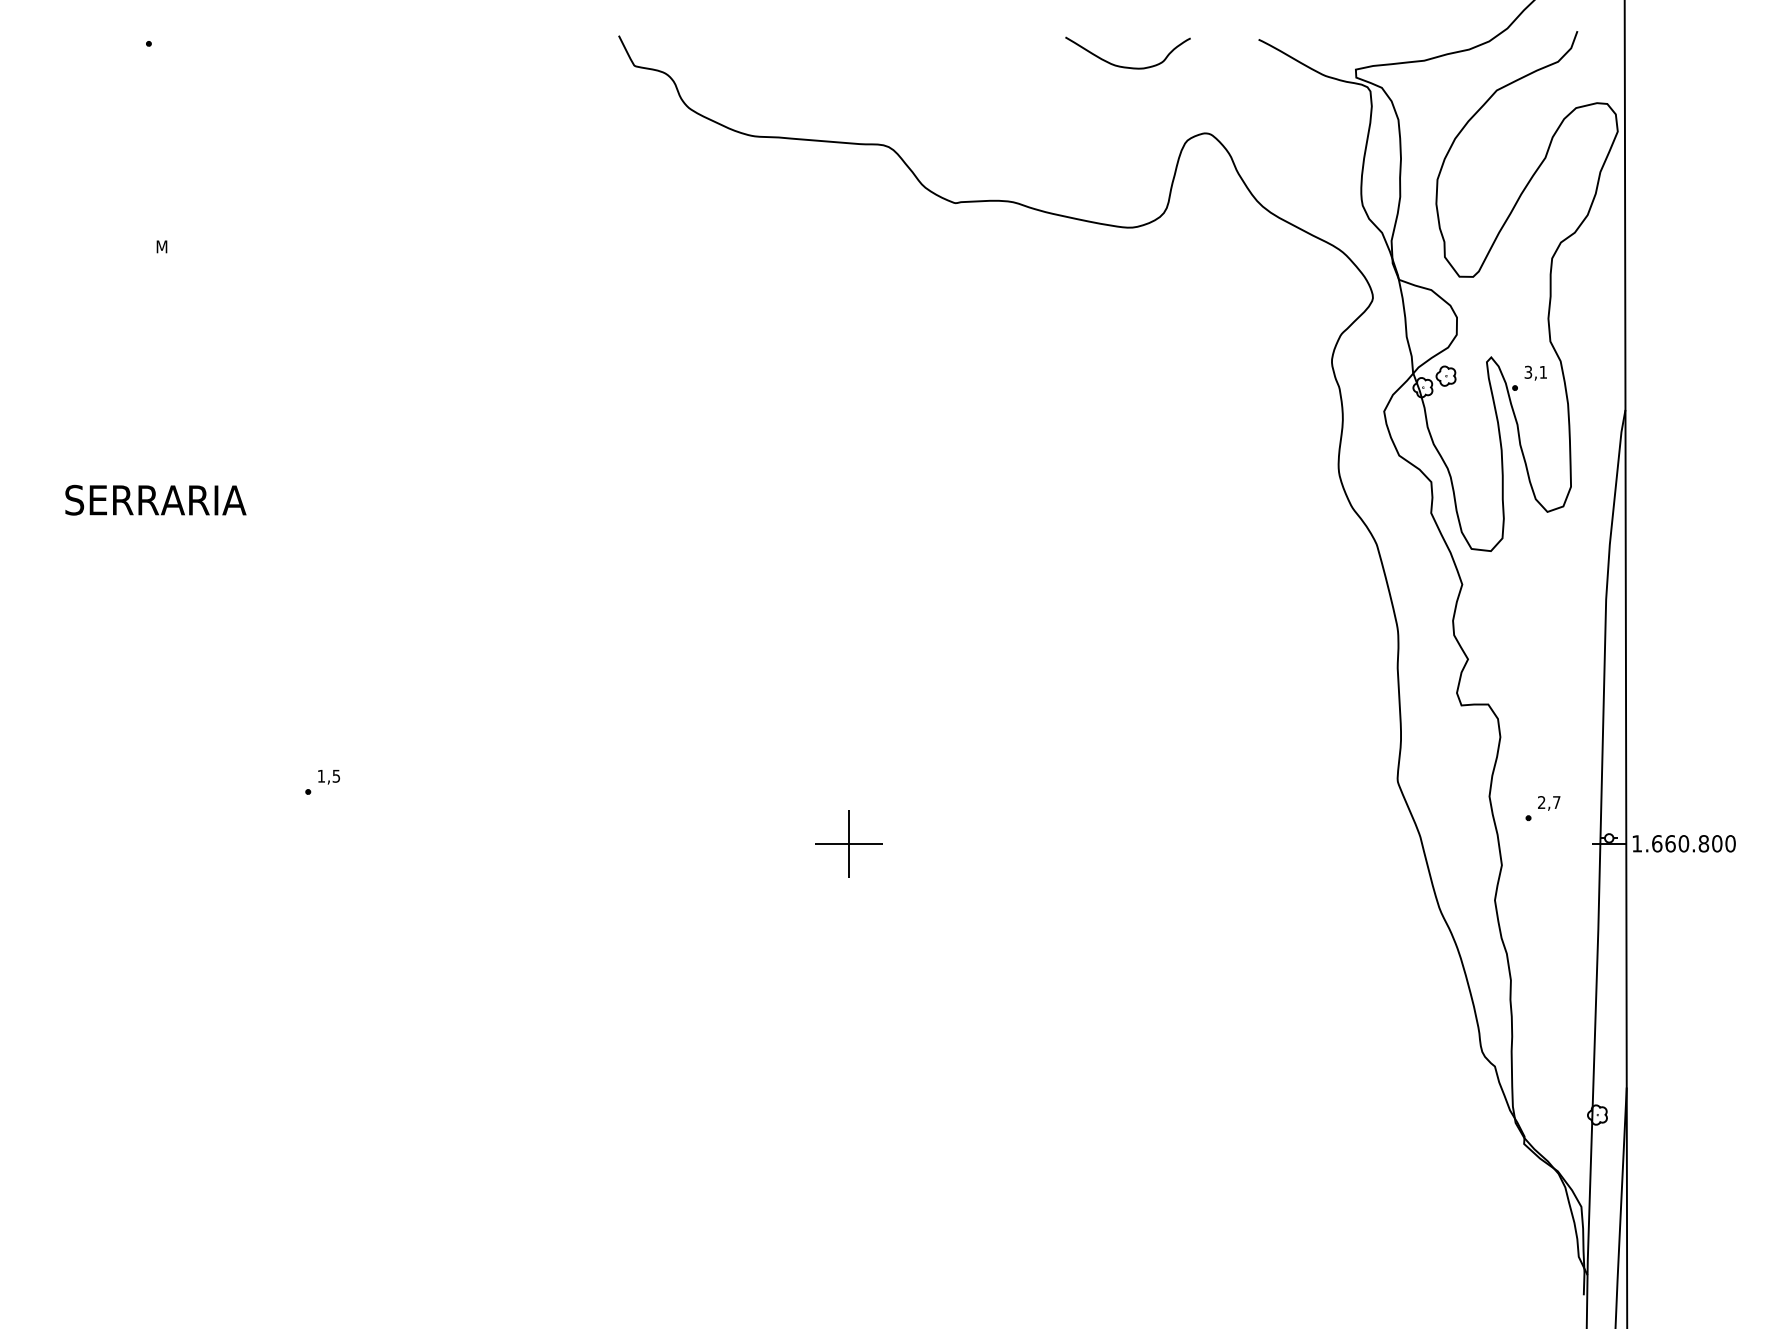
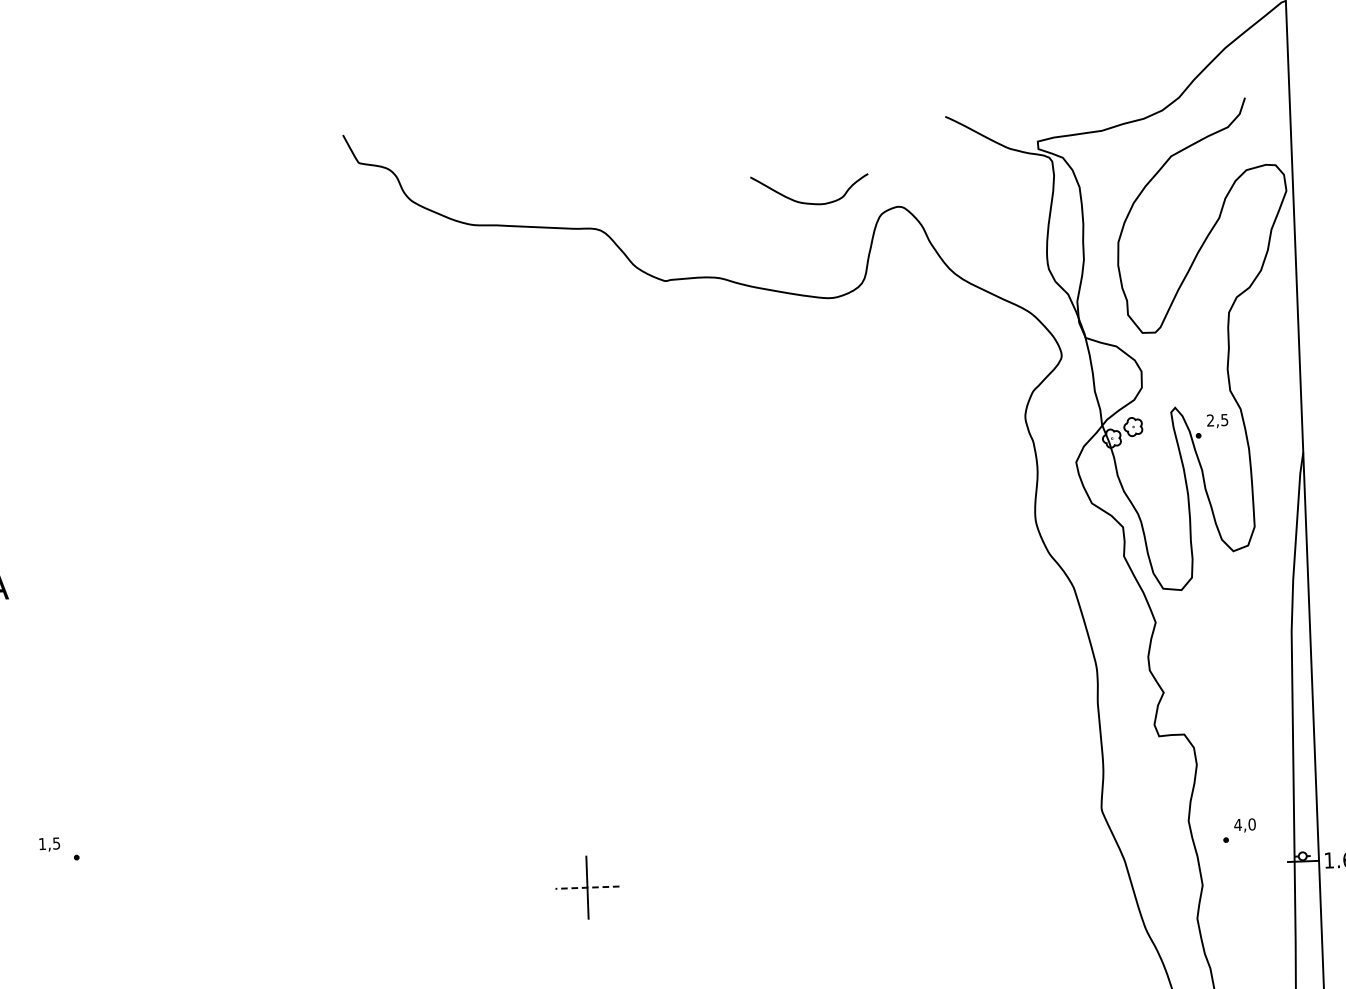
curve: (1127, 66) -> (809, 202), moved
text: (1535, 372) -> (1217, 420), 3,1 -> 2,5
text: (328, 777) -> (49, 844), moved
text: (1548, 802) -> (1244, 824), 2,7 -> 4,0
line: (848, 843) -> (586, 887), solid -> dashed

